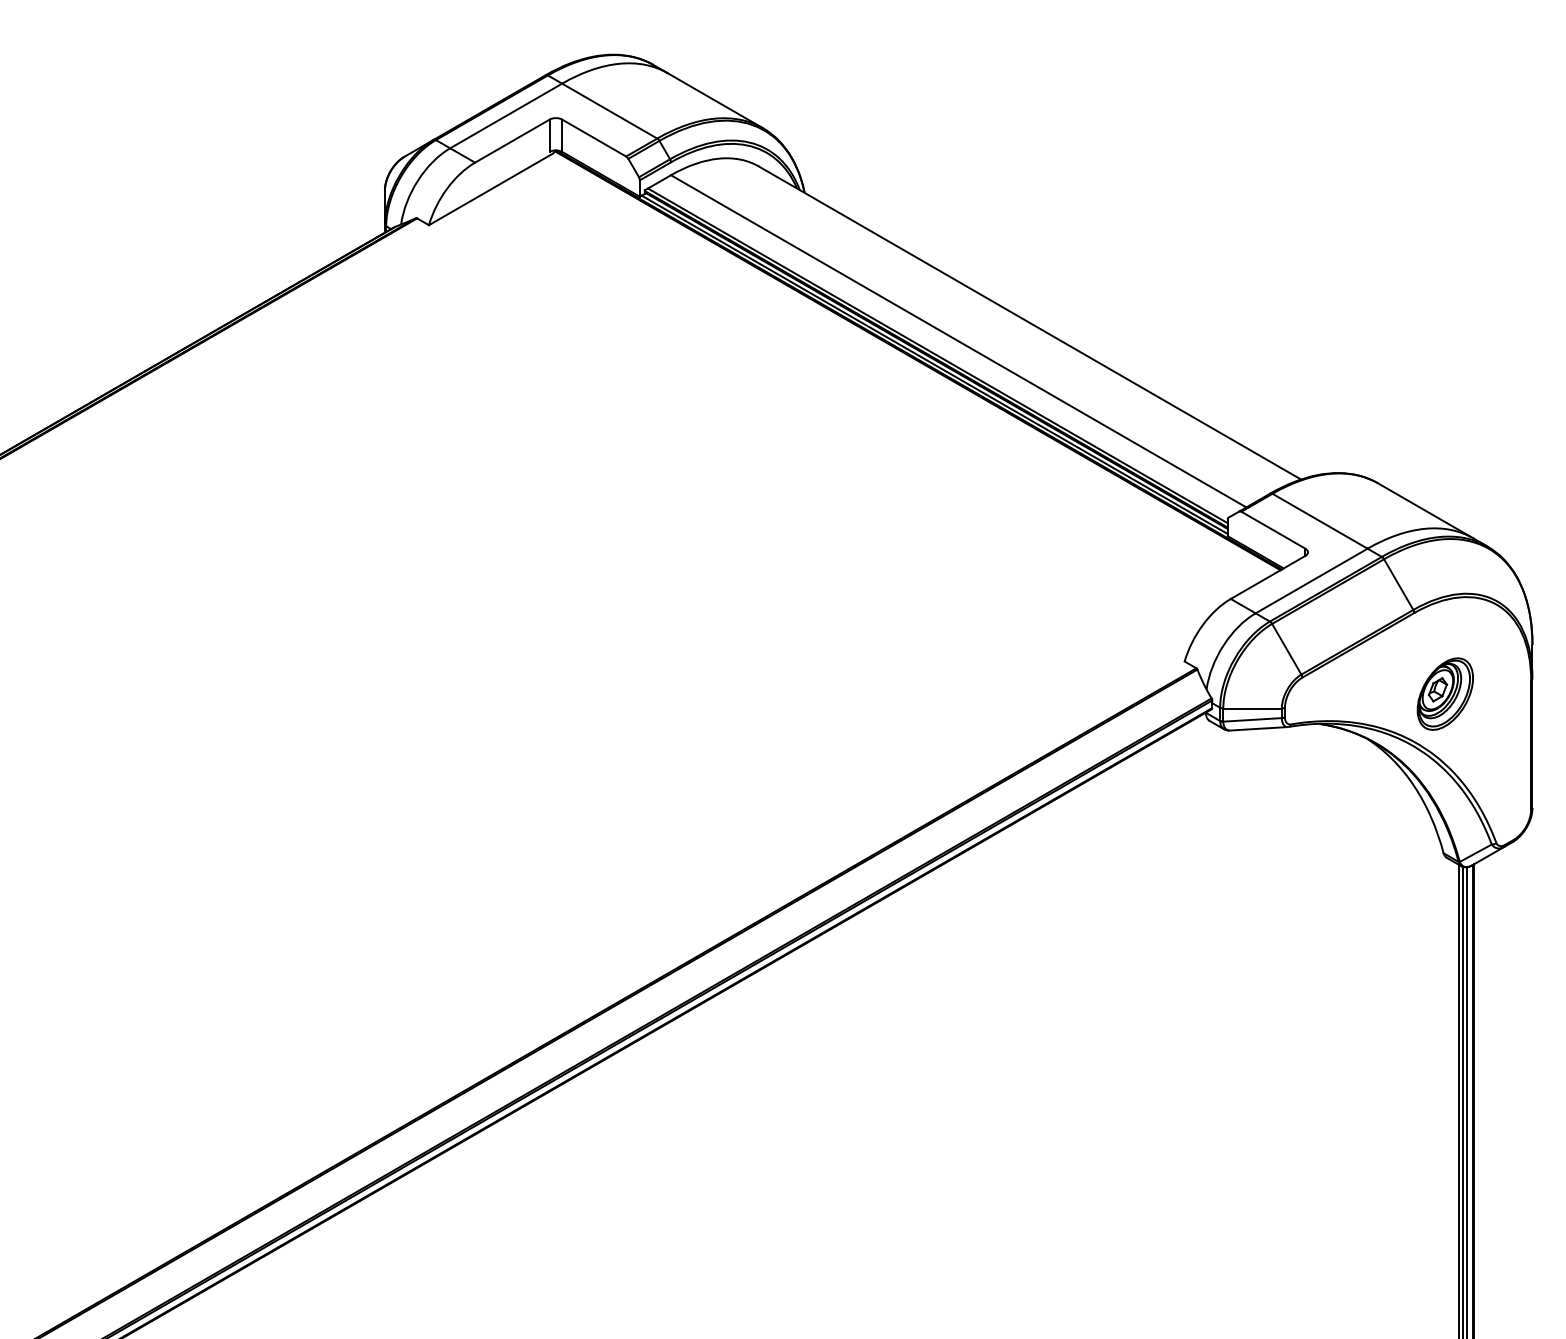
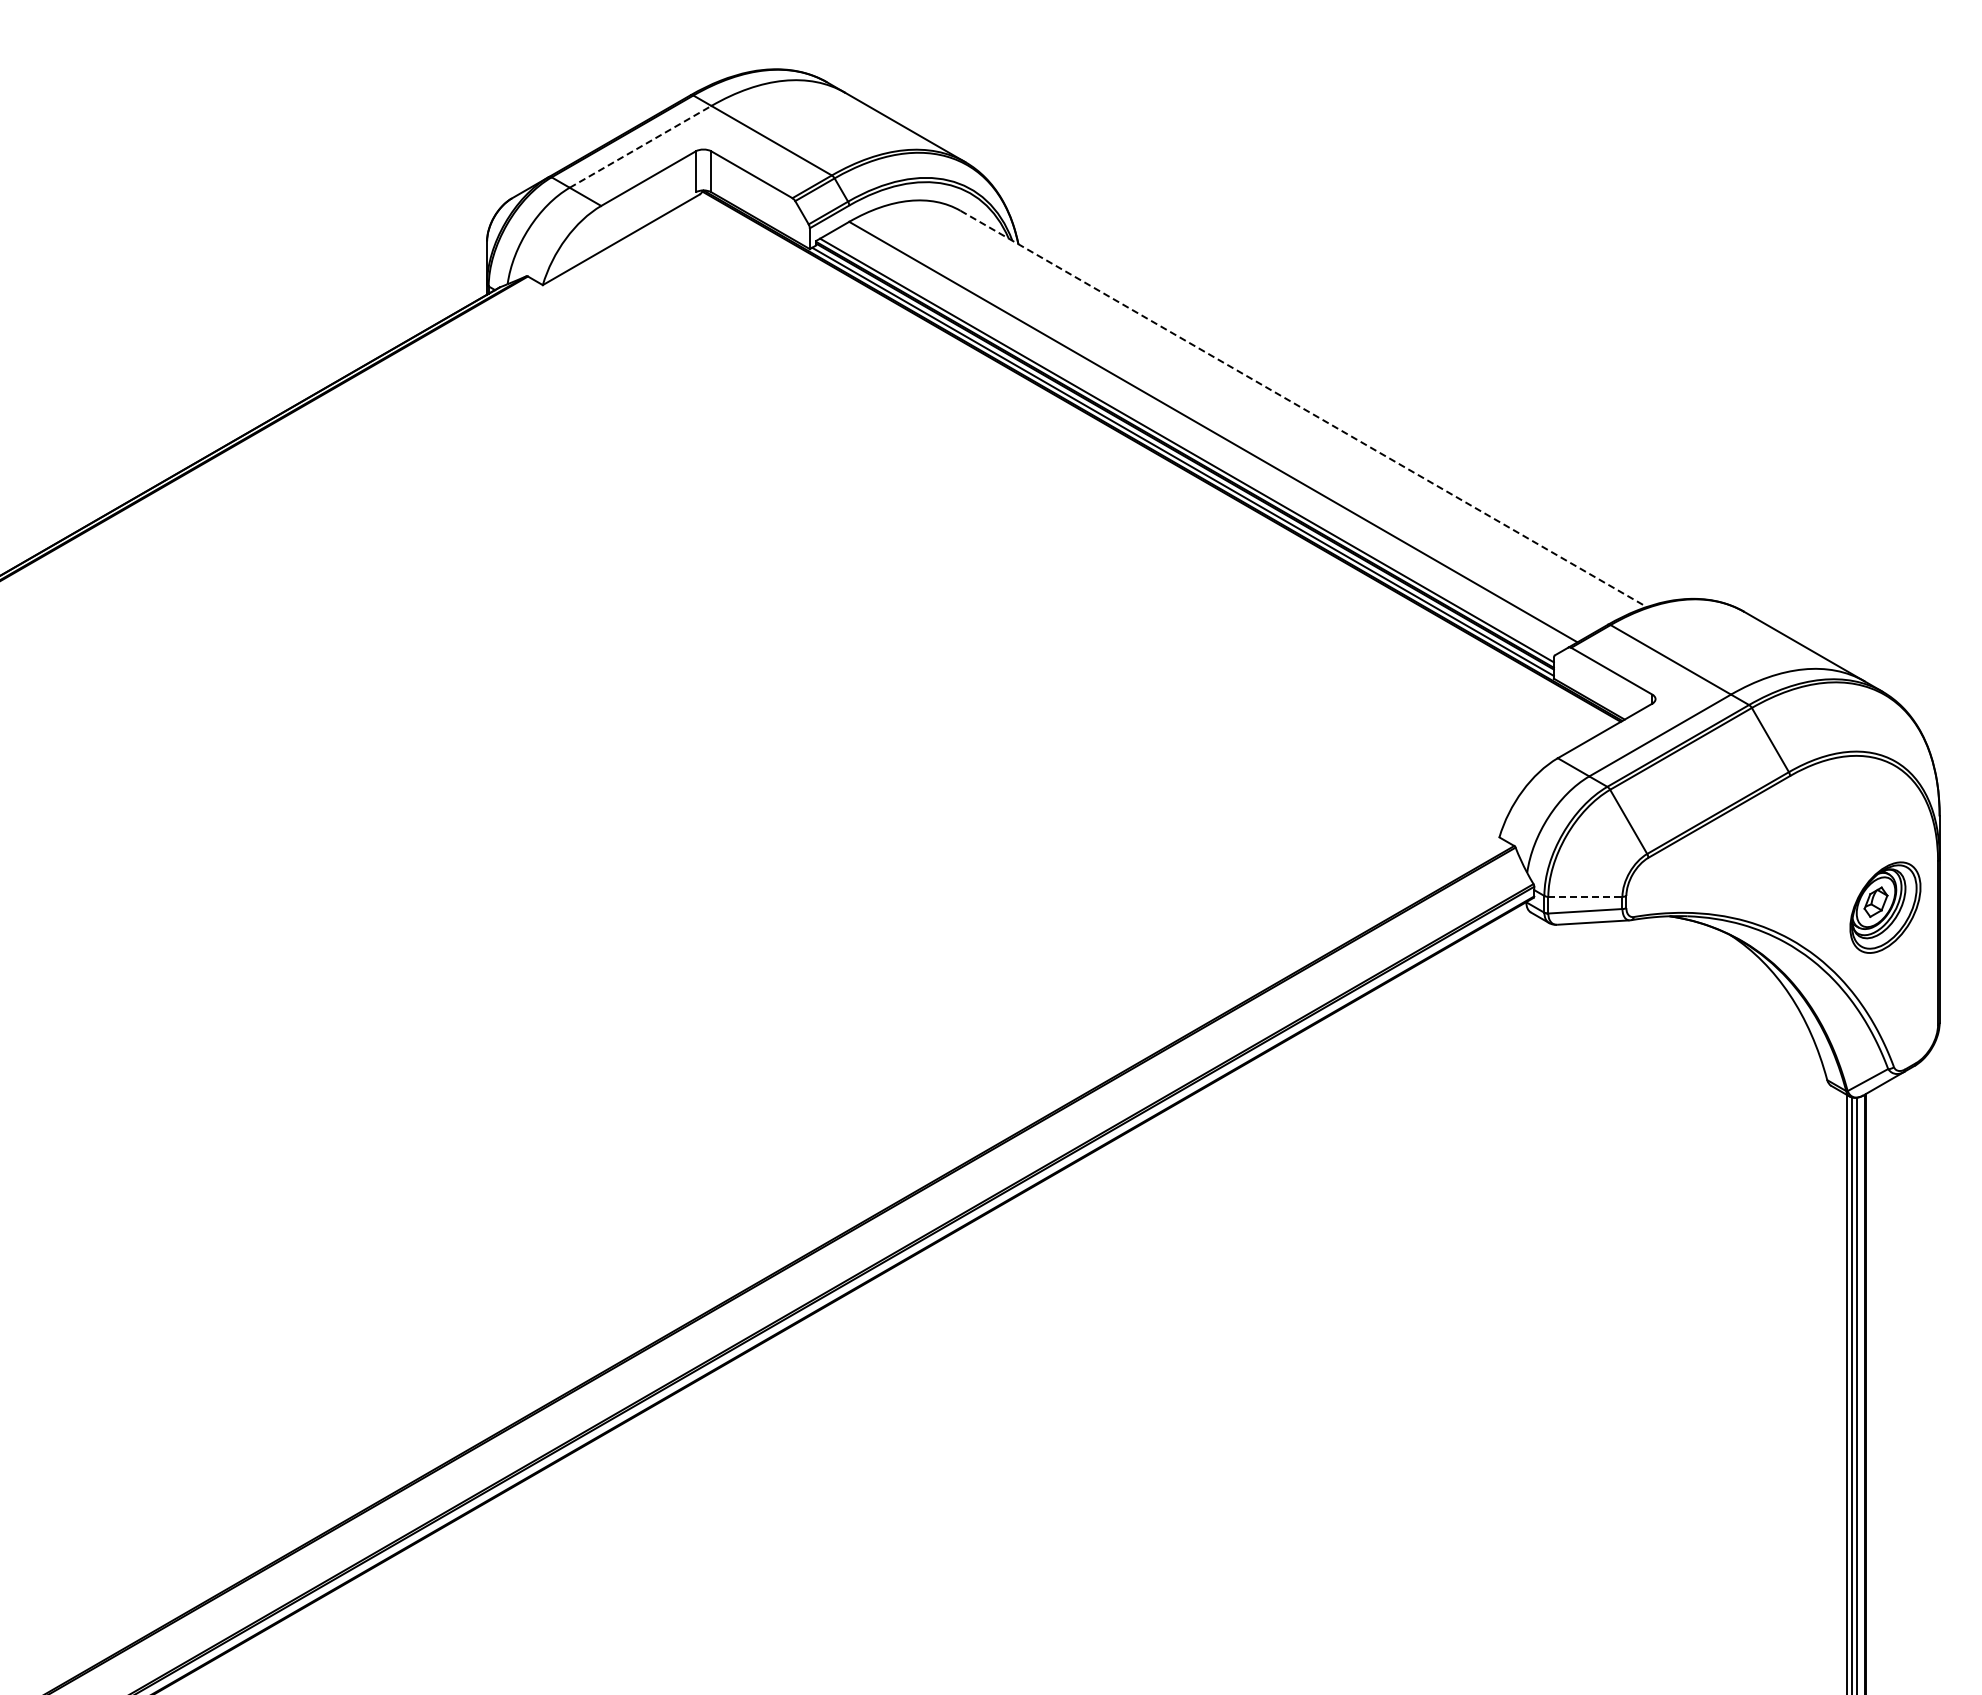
line: (506, 115) -> (640, 146), solid -> dashed
line: (1030, 323) -> (1304, 409), solid -> dashed
part: (1445, 693) -> (1885, 907), moved
line: (1252, 708) -> (1585, 896), solid -> dashed

